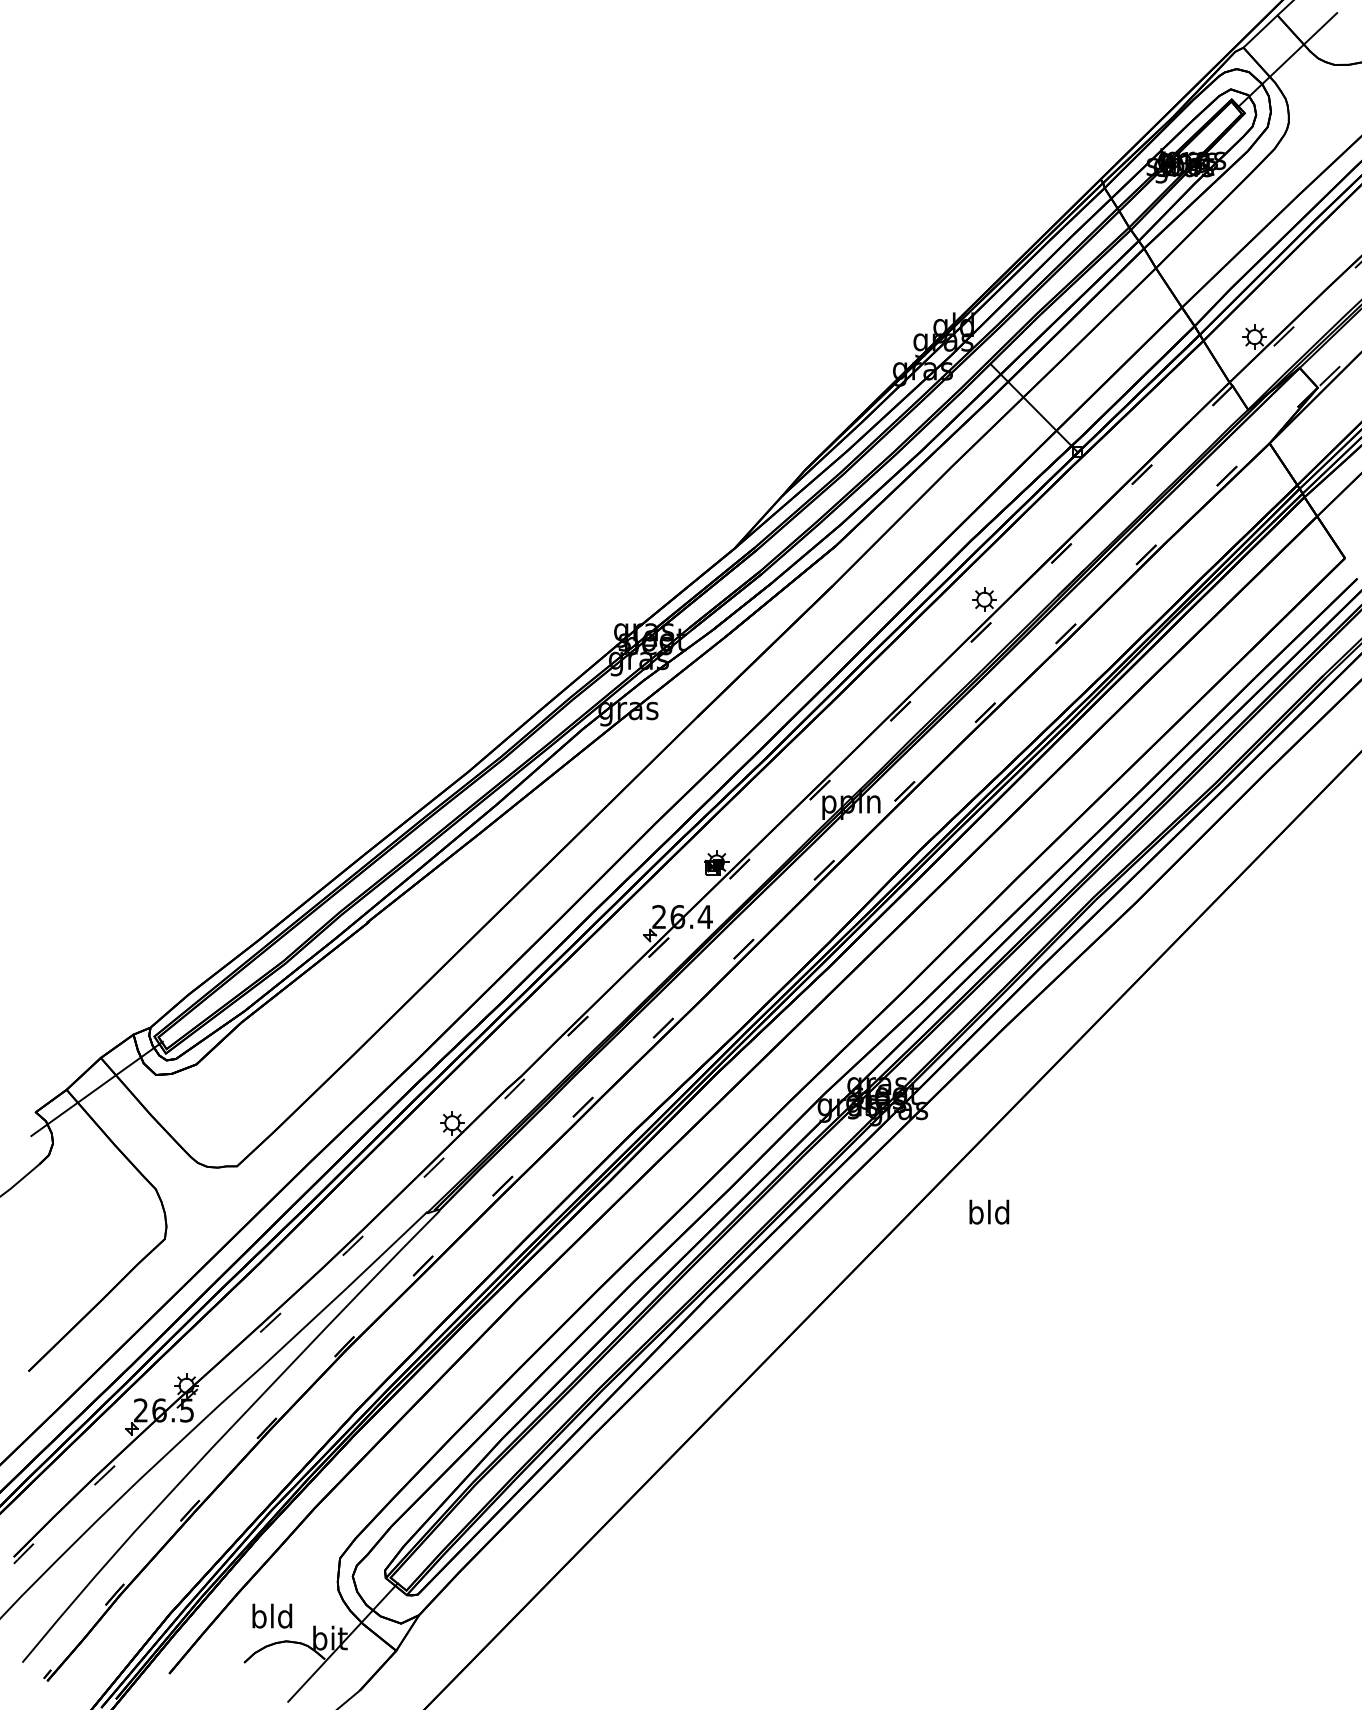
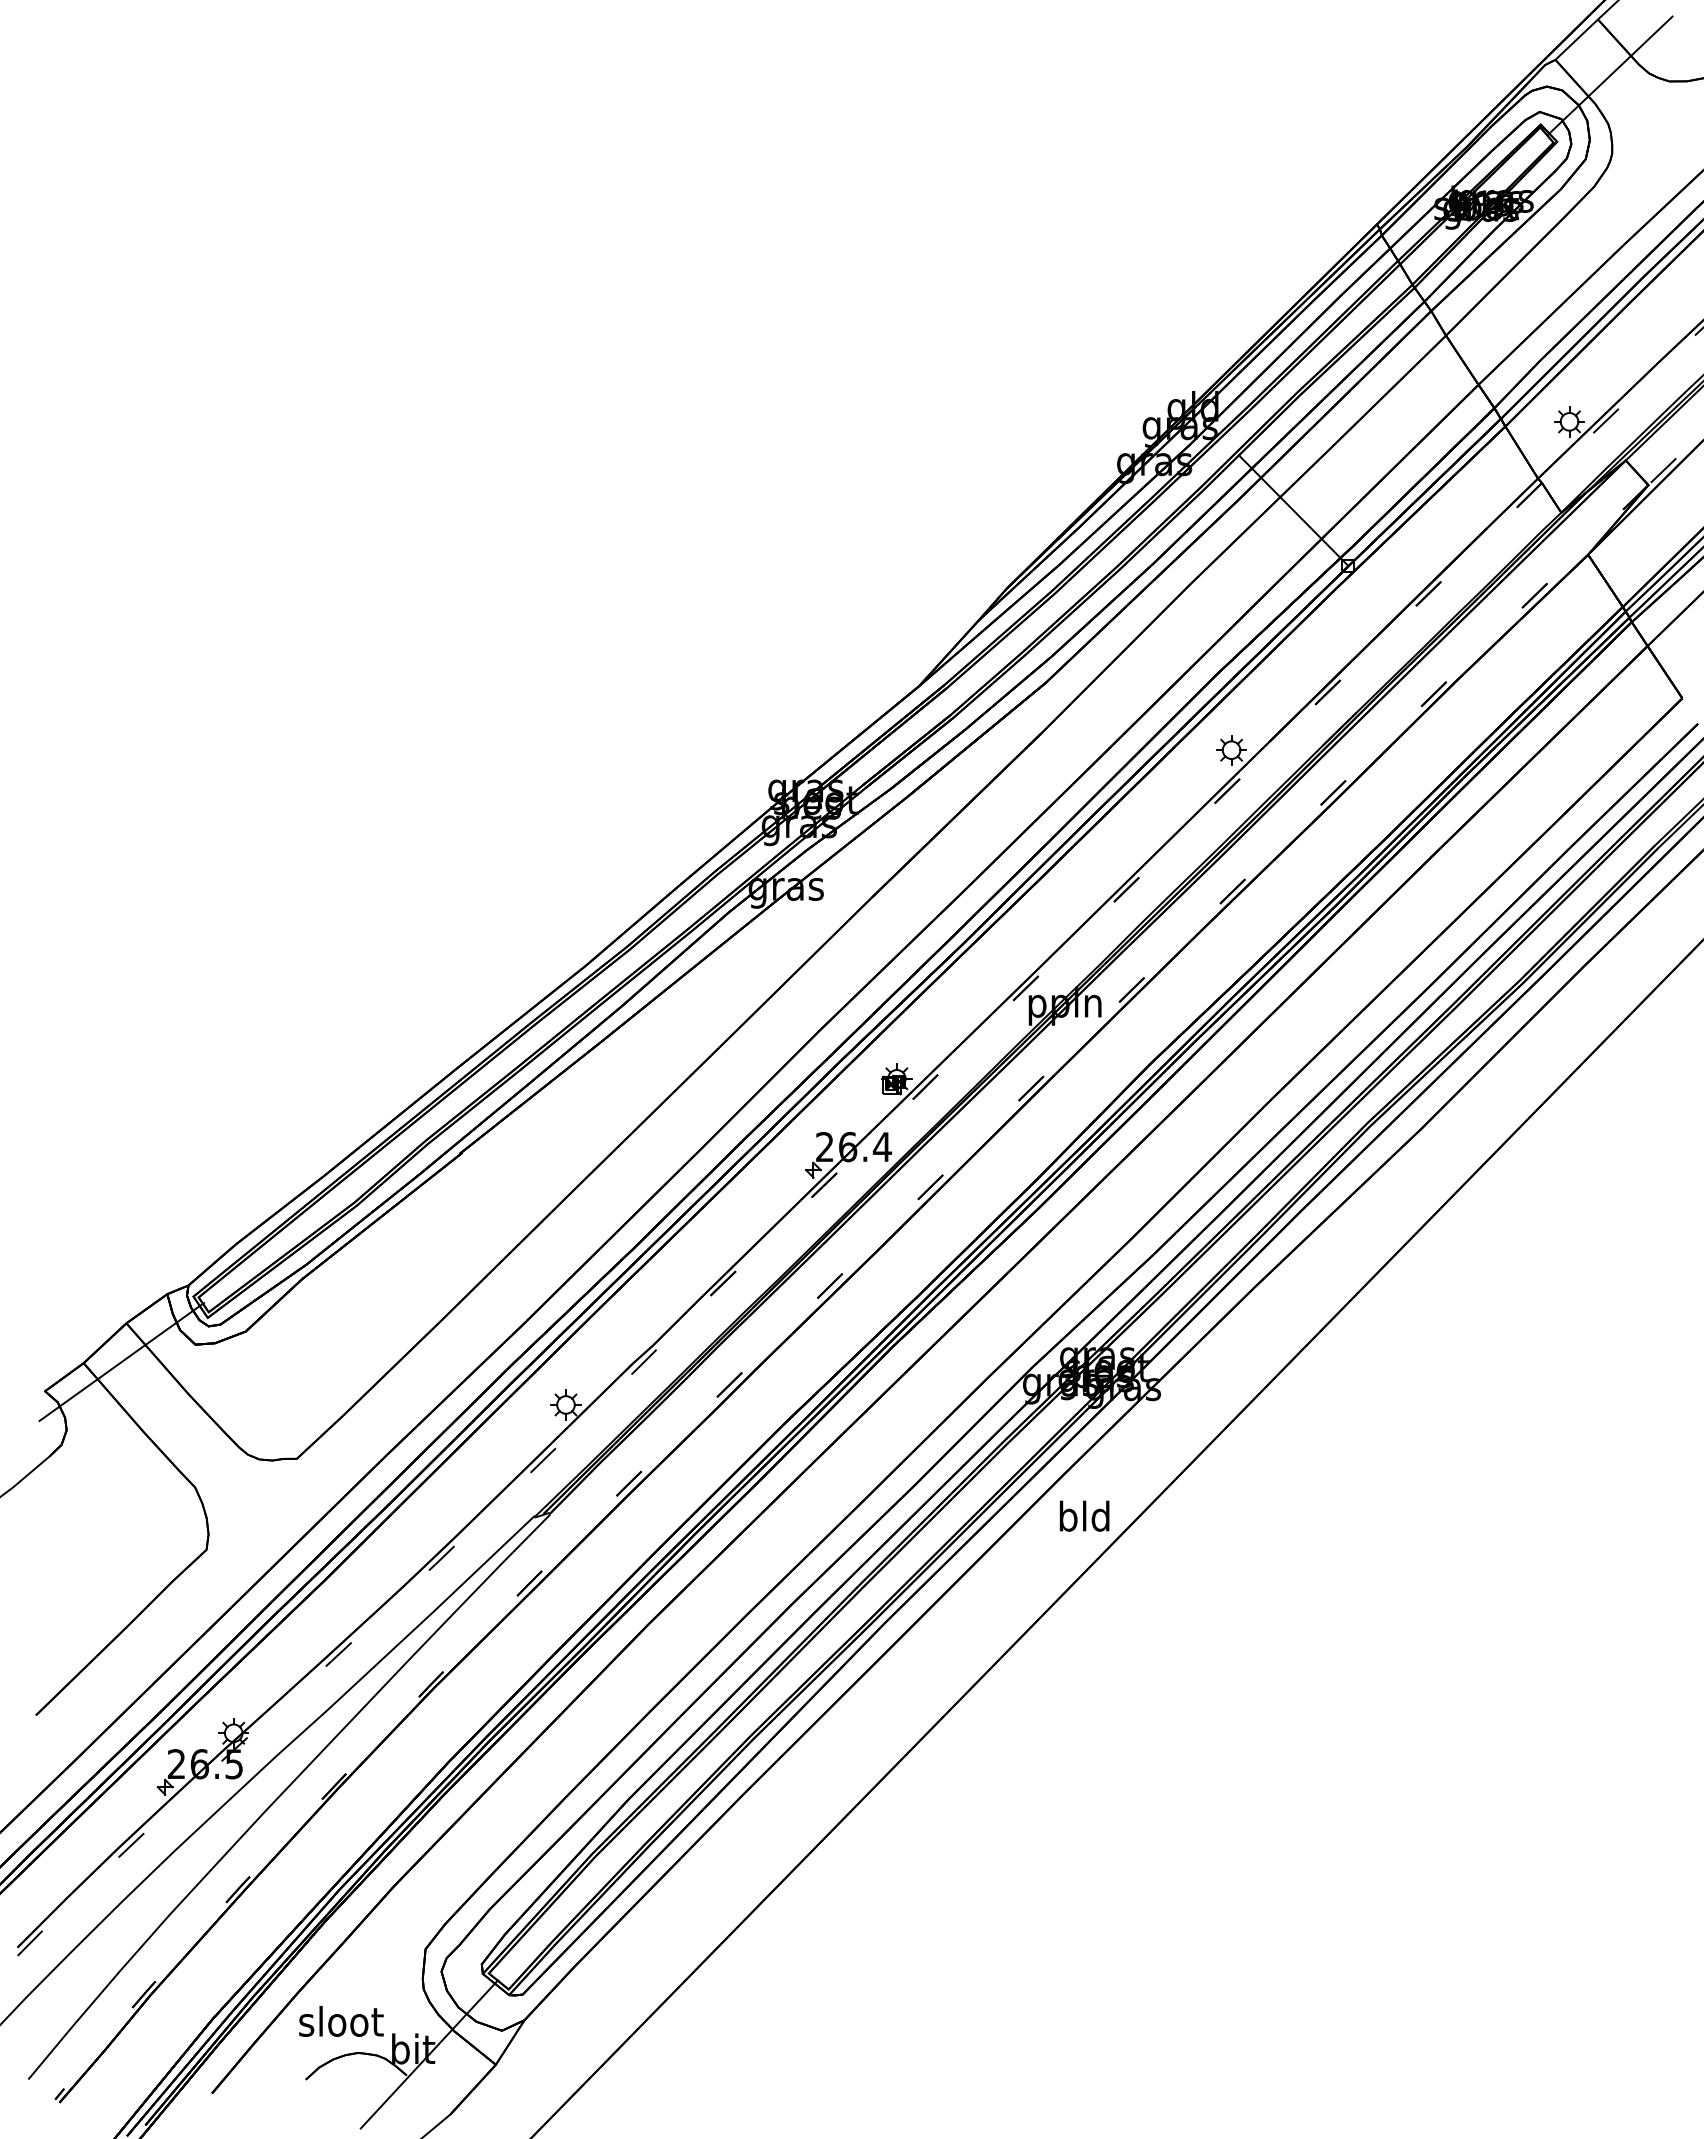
text: (989, 1211) -> (1084, 1515), moved
text: (272, 1615) -> (341, 2020), bld -> sloot

